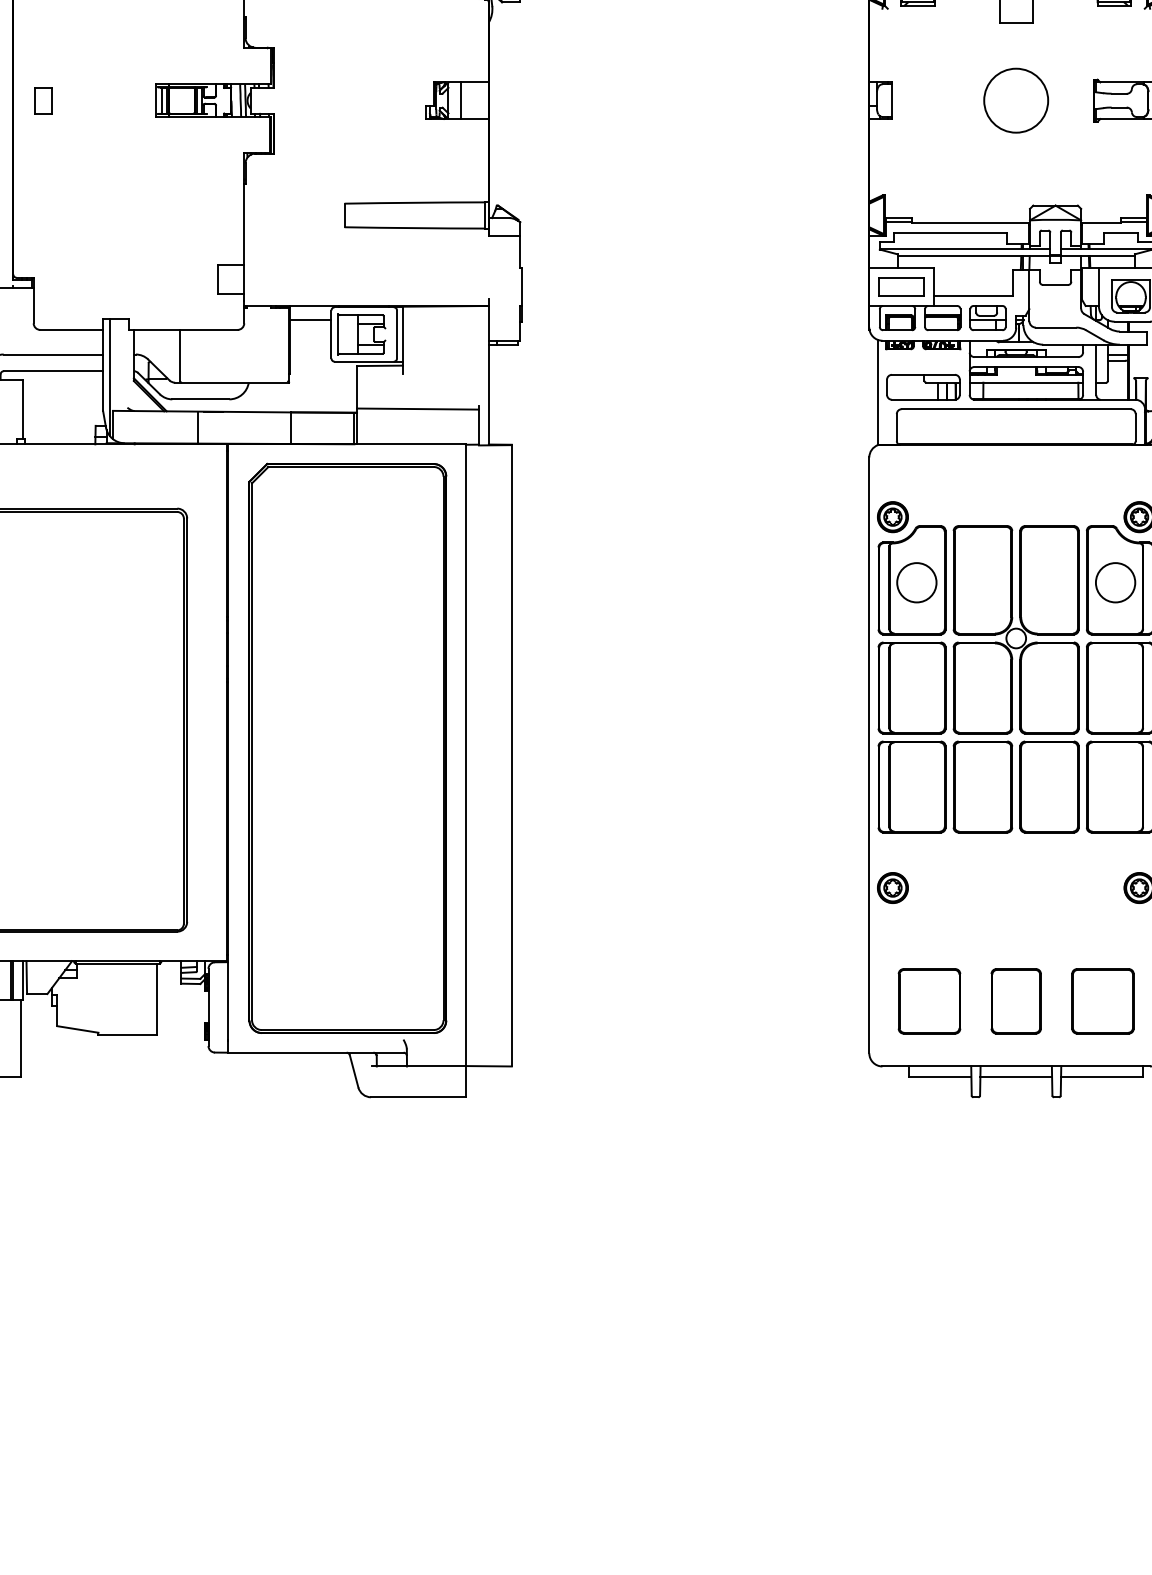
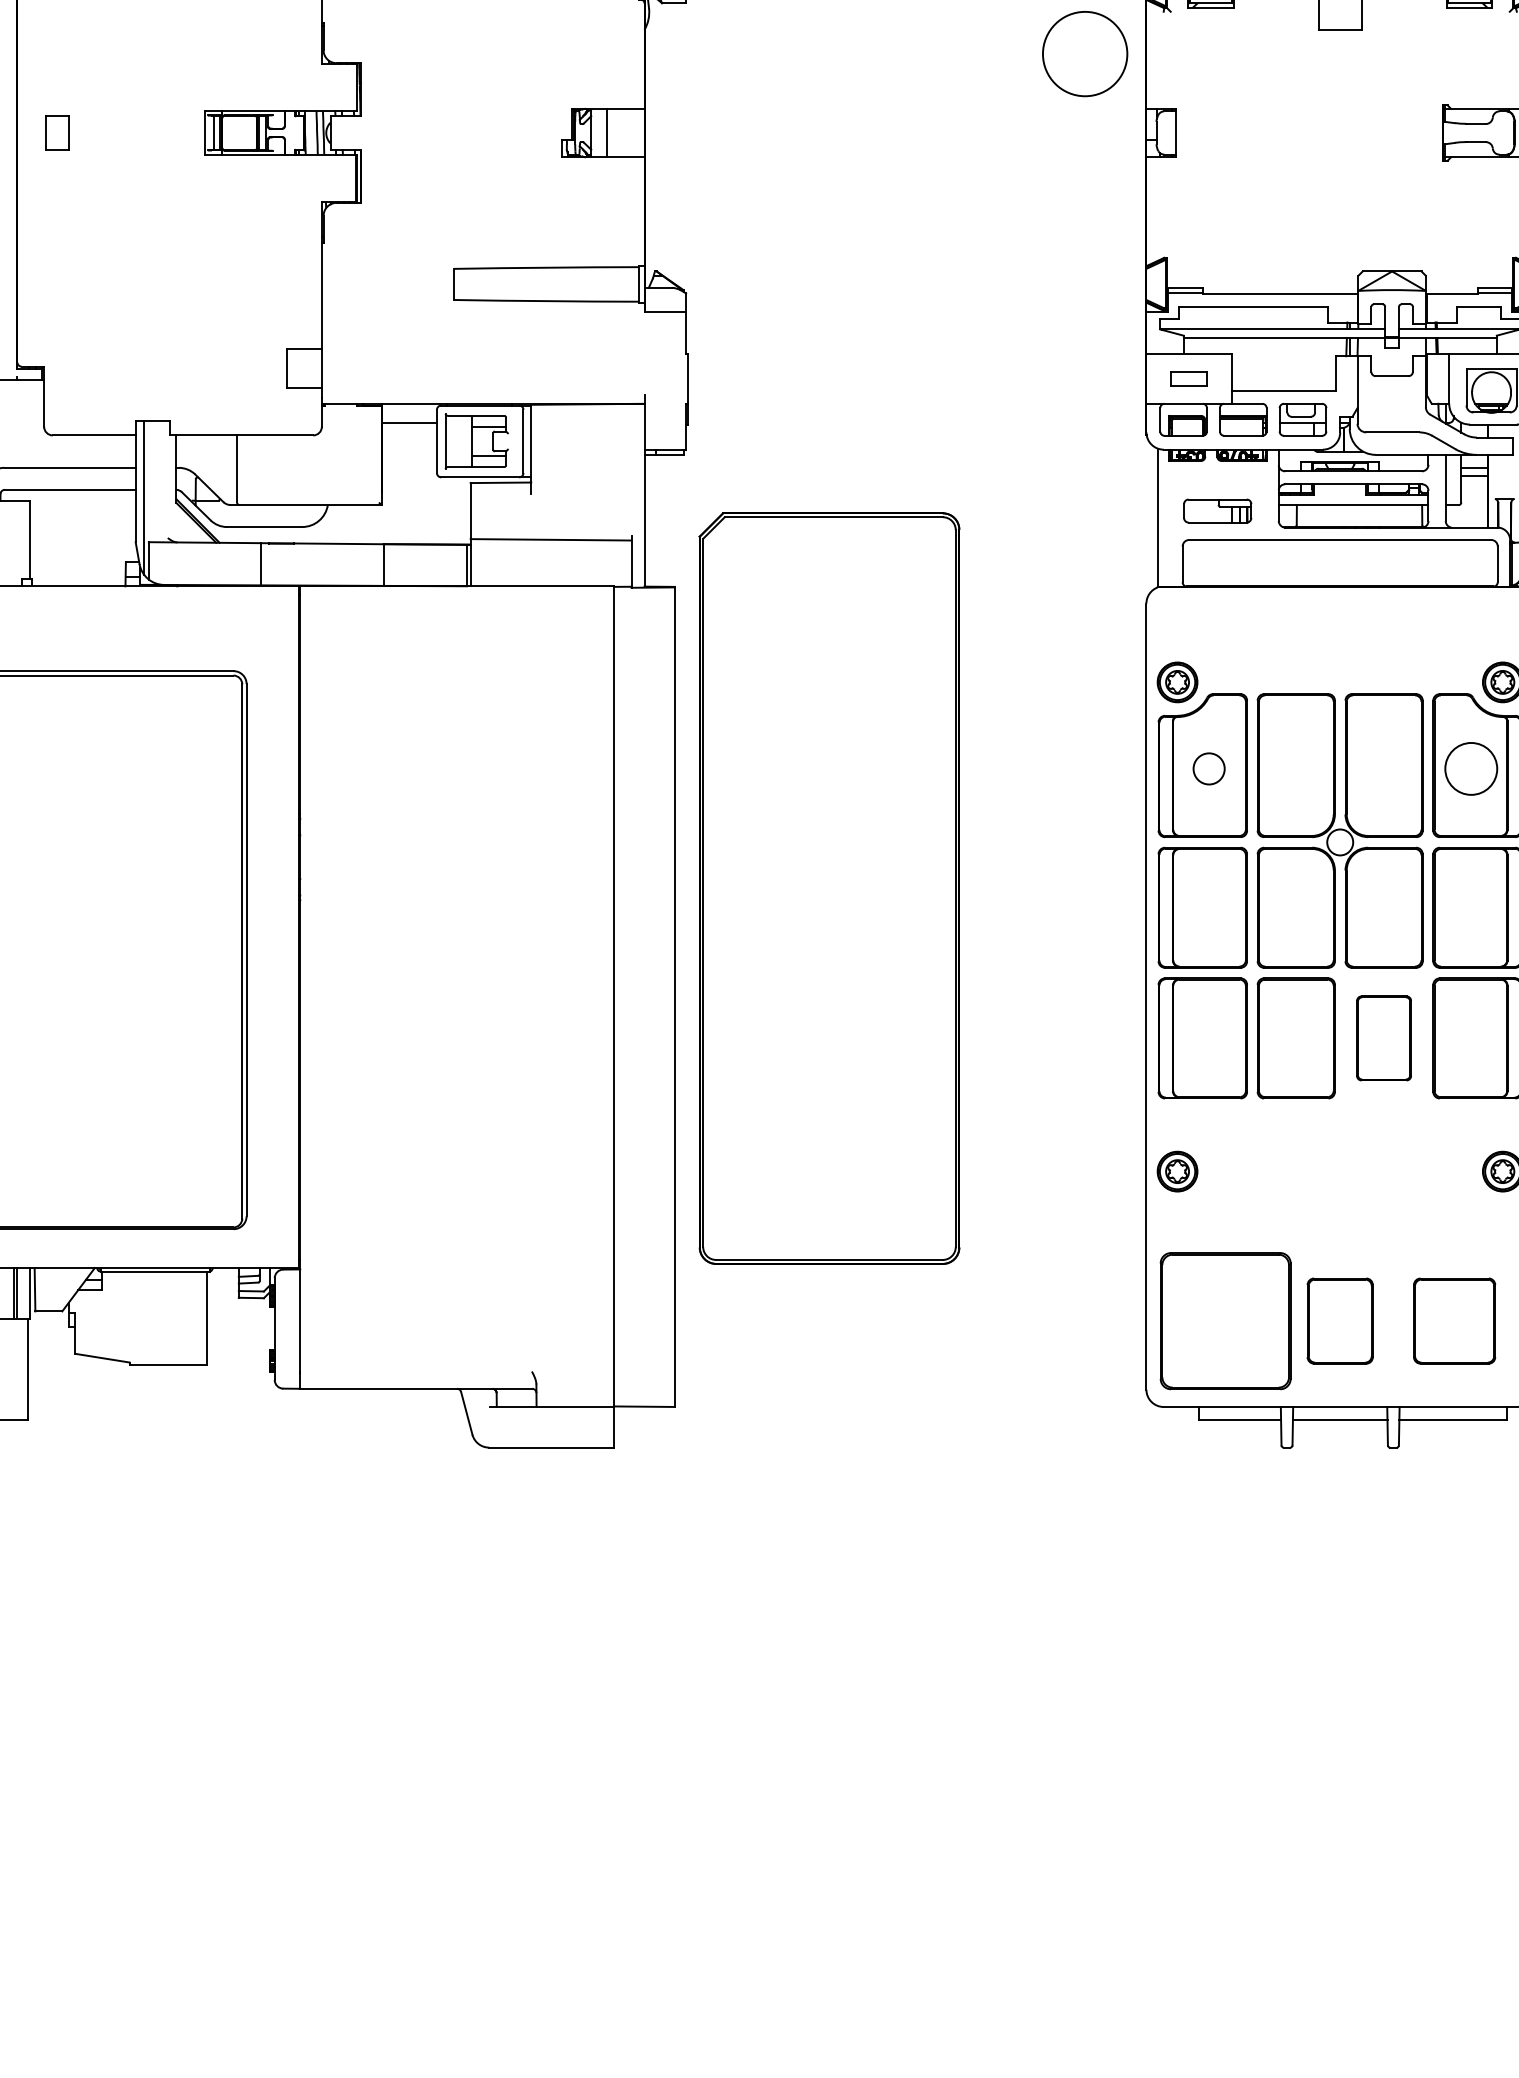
circle: (1016, 101) -> (1085, 54), moved
part: (901, 286) -> (1188, 378), size x0.6
part: (923, 386) -> (1217, 510), size x0.7
circle: (917, 582) -> (1209, 768), size x0.6
part: (347, 748) -> (829, 888), moved
part: (1049, 787) -> (1383, 1038), size x0.7
part: (929, 1000) -> (1225, 1320), size x1.6

